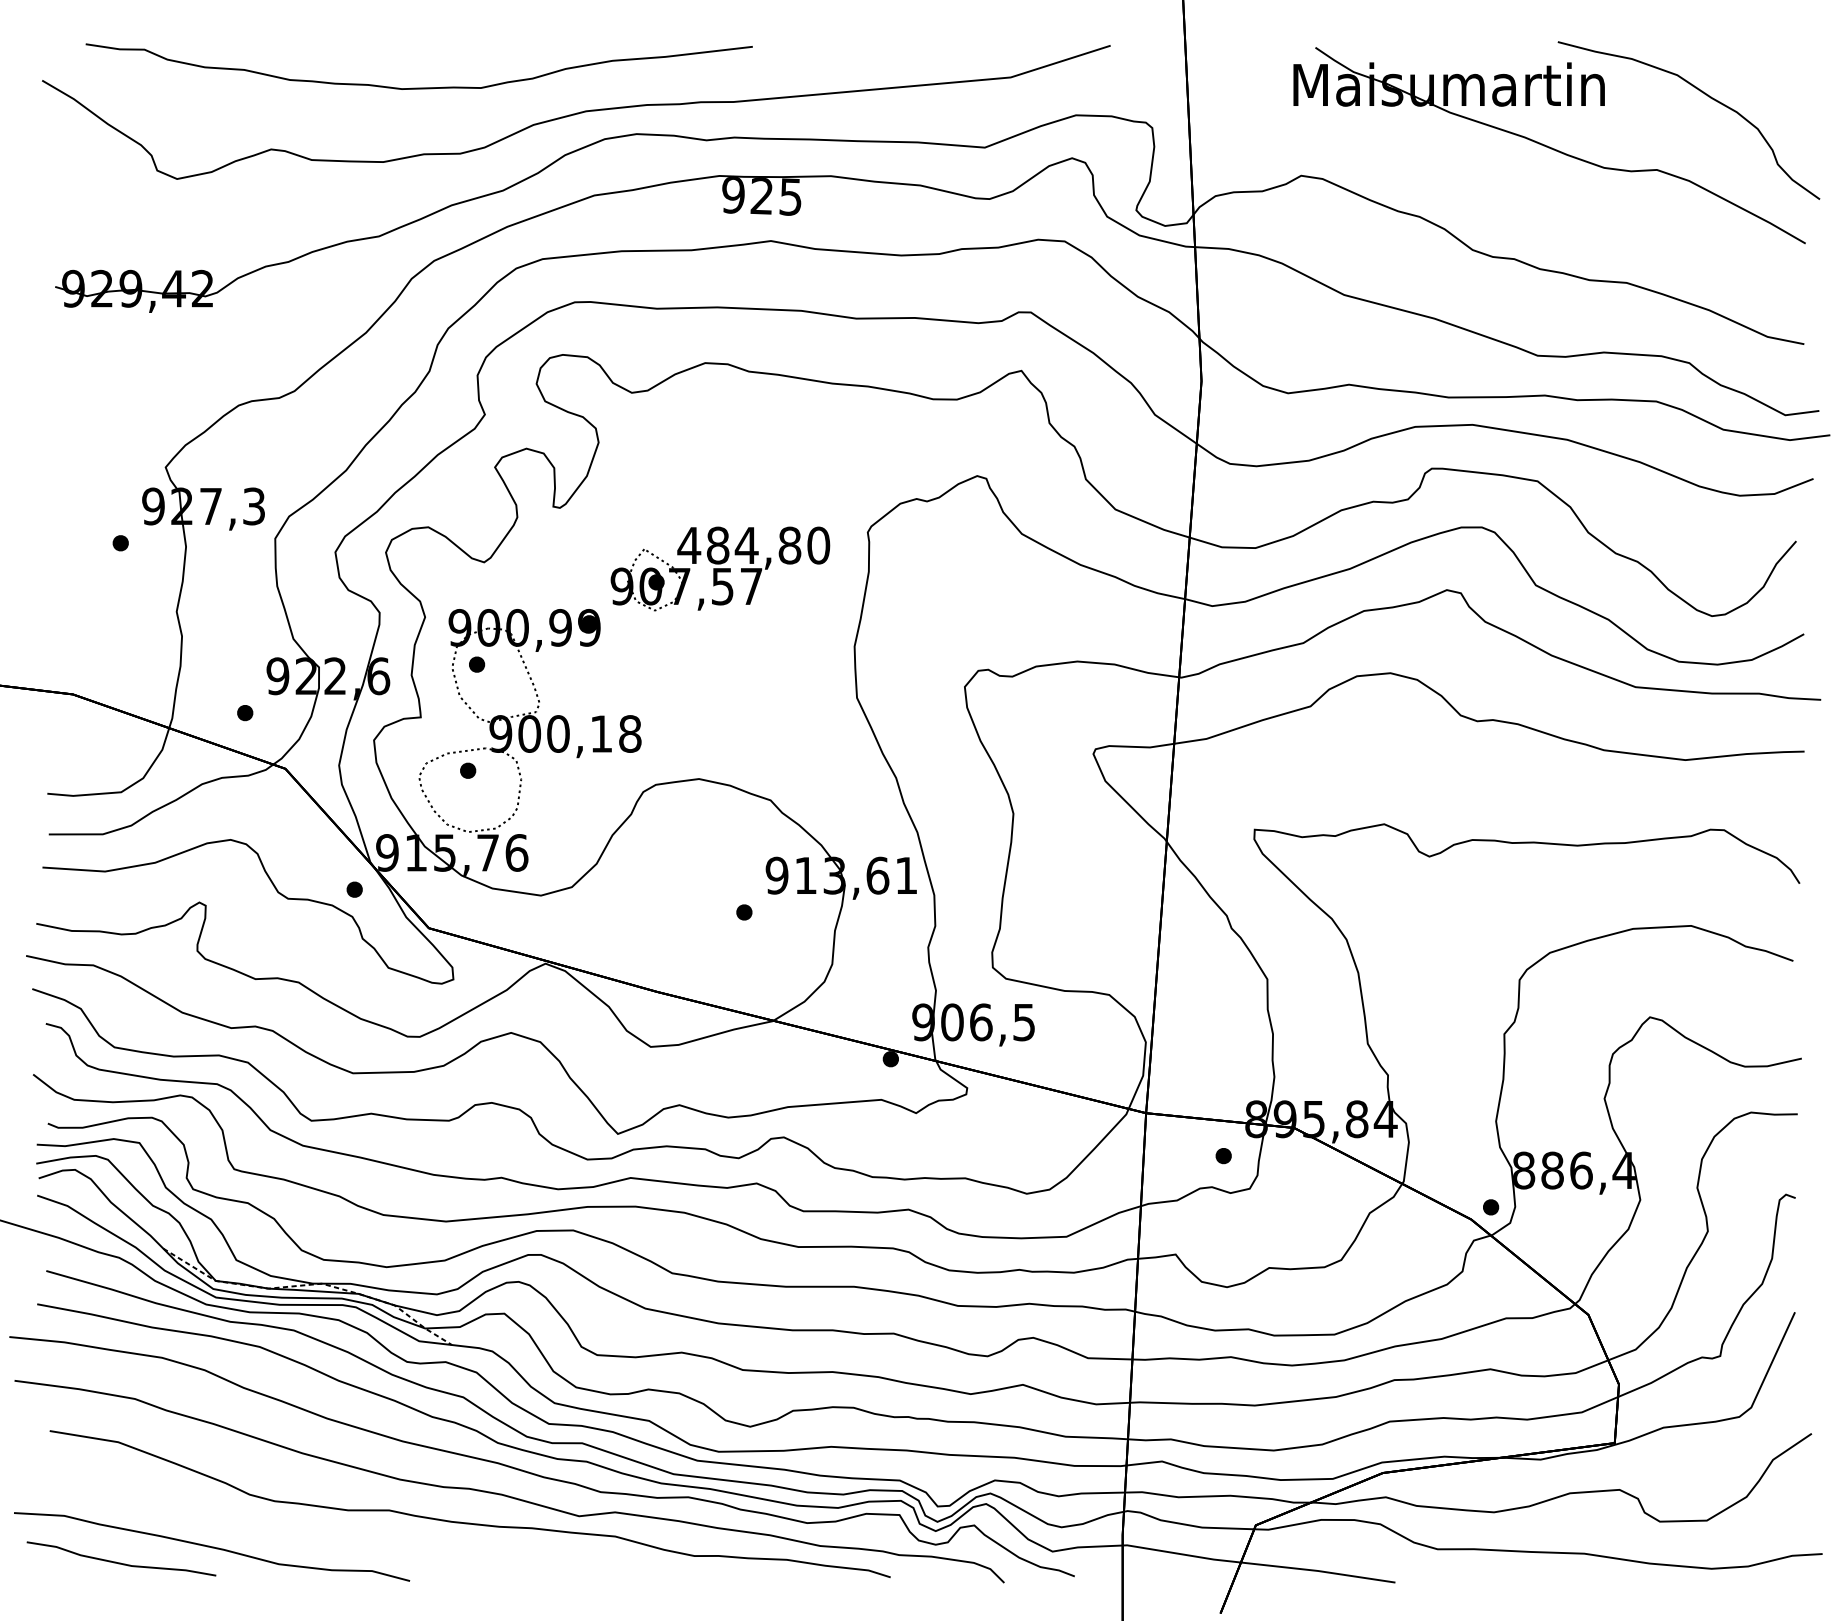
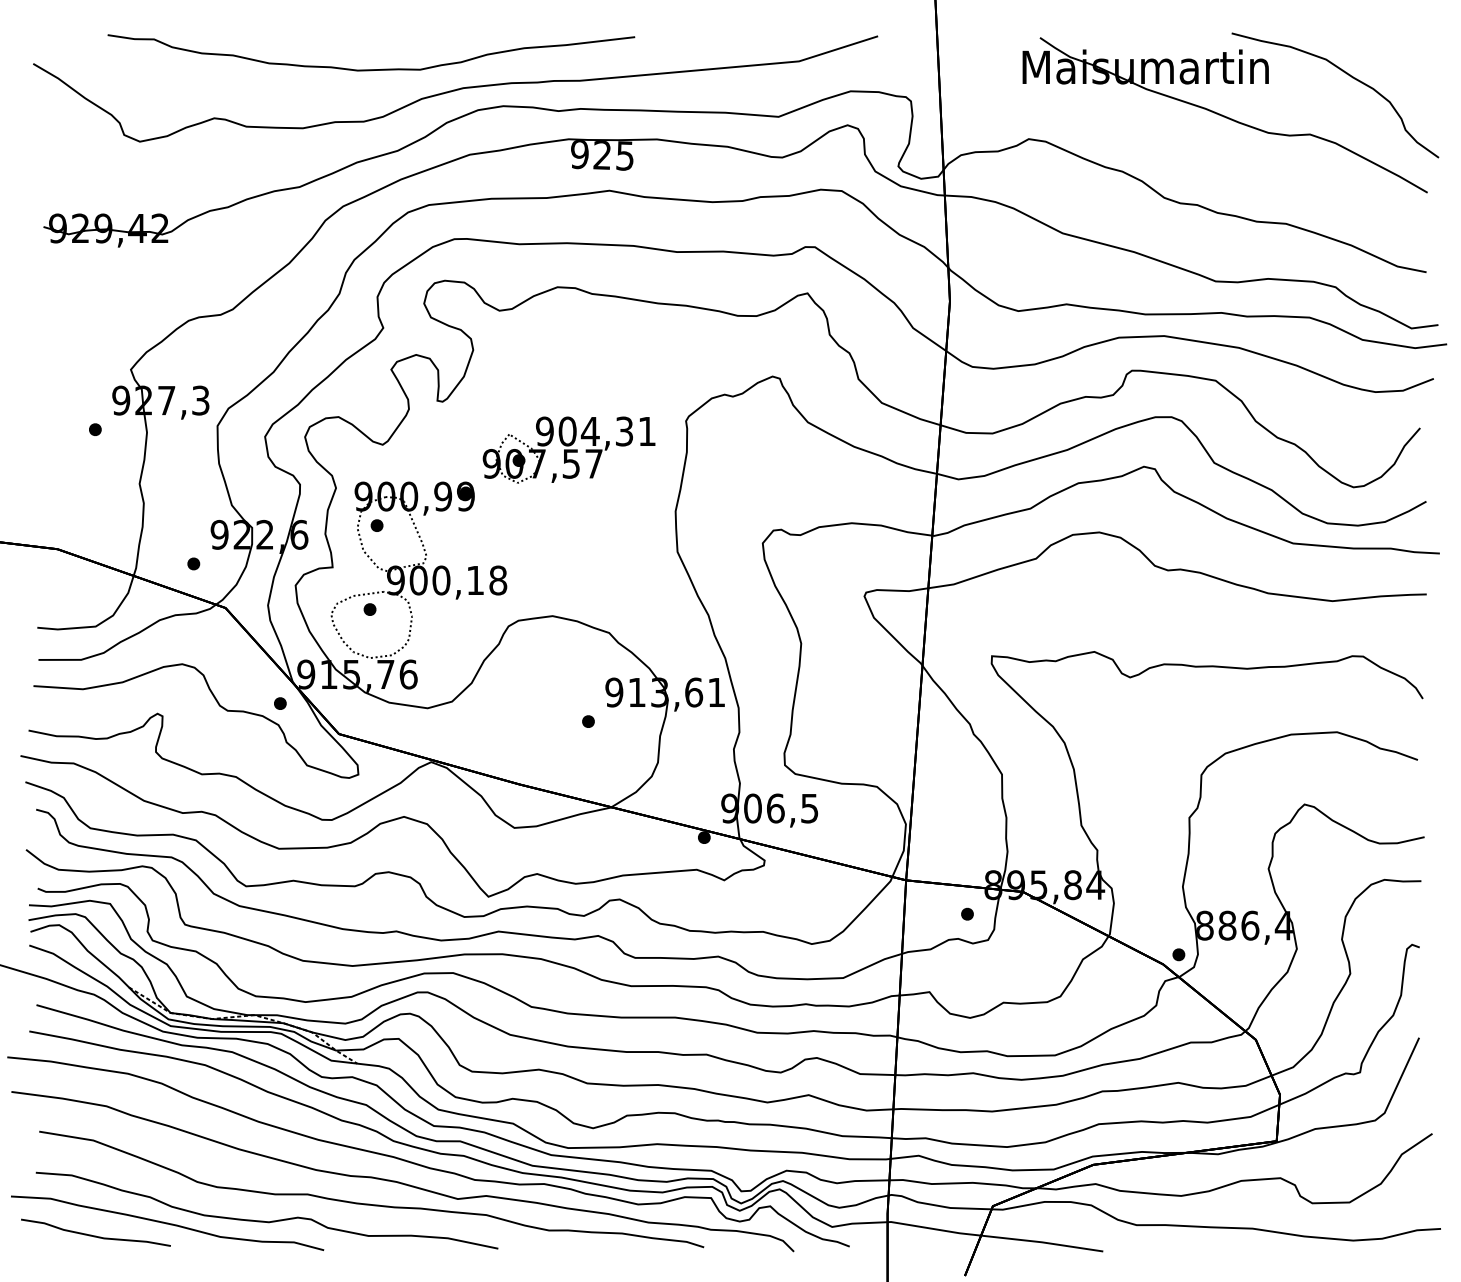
curve: (419, 87) -> (371, 69), moved
text: (753, 545) -> (595, 431), 484,80 -> 904,31
curve: (333, 1543) -> (263, 1220), added

